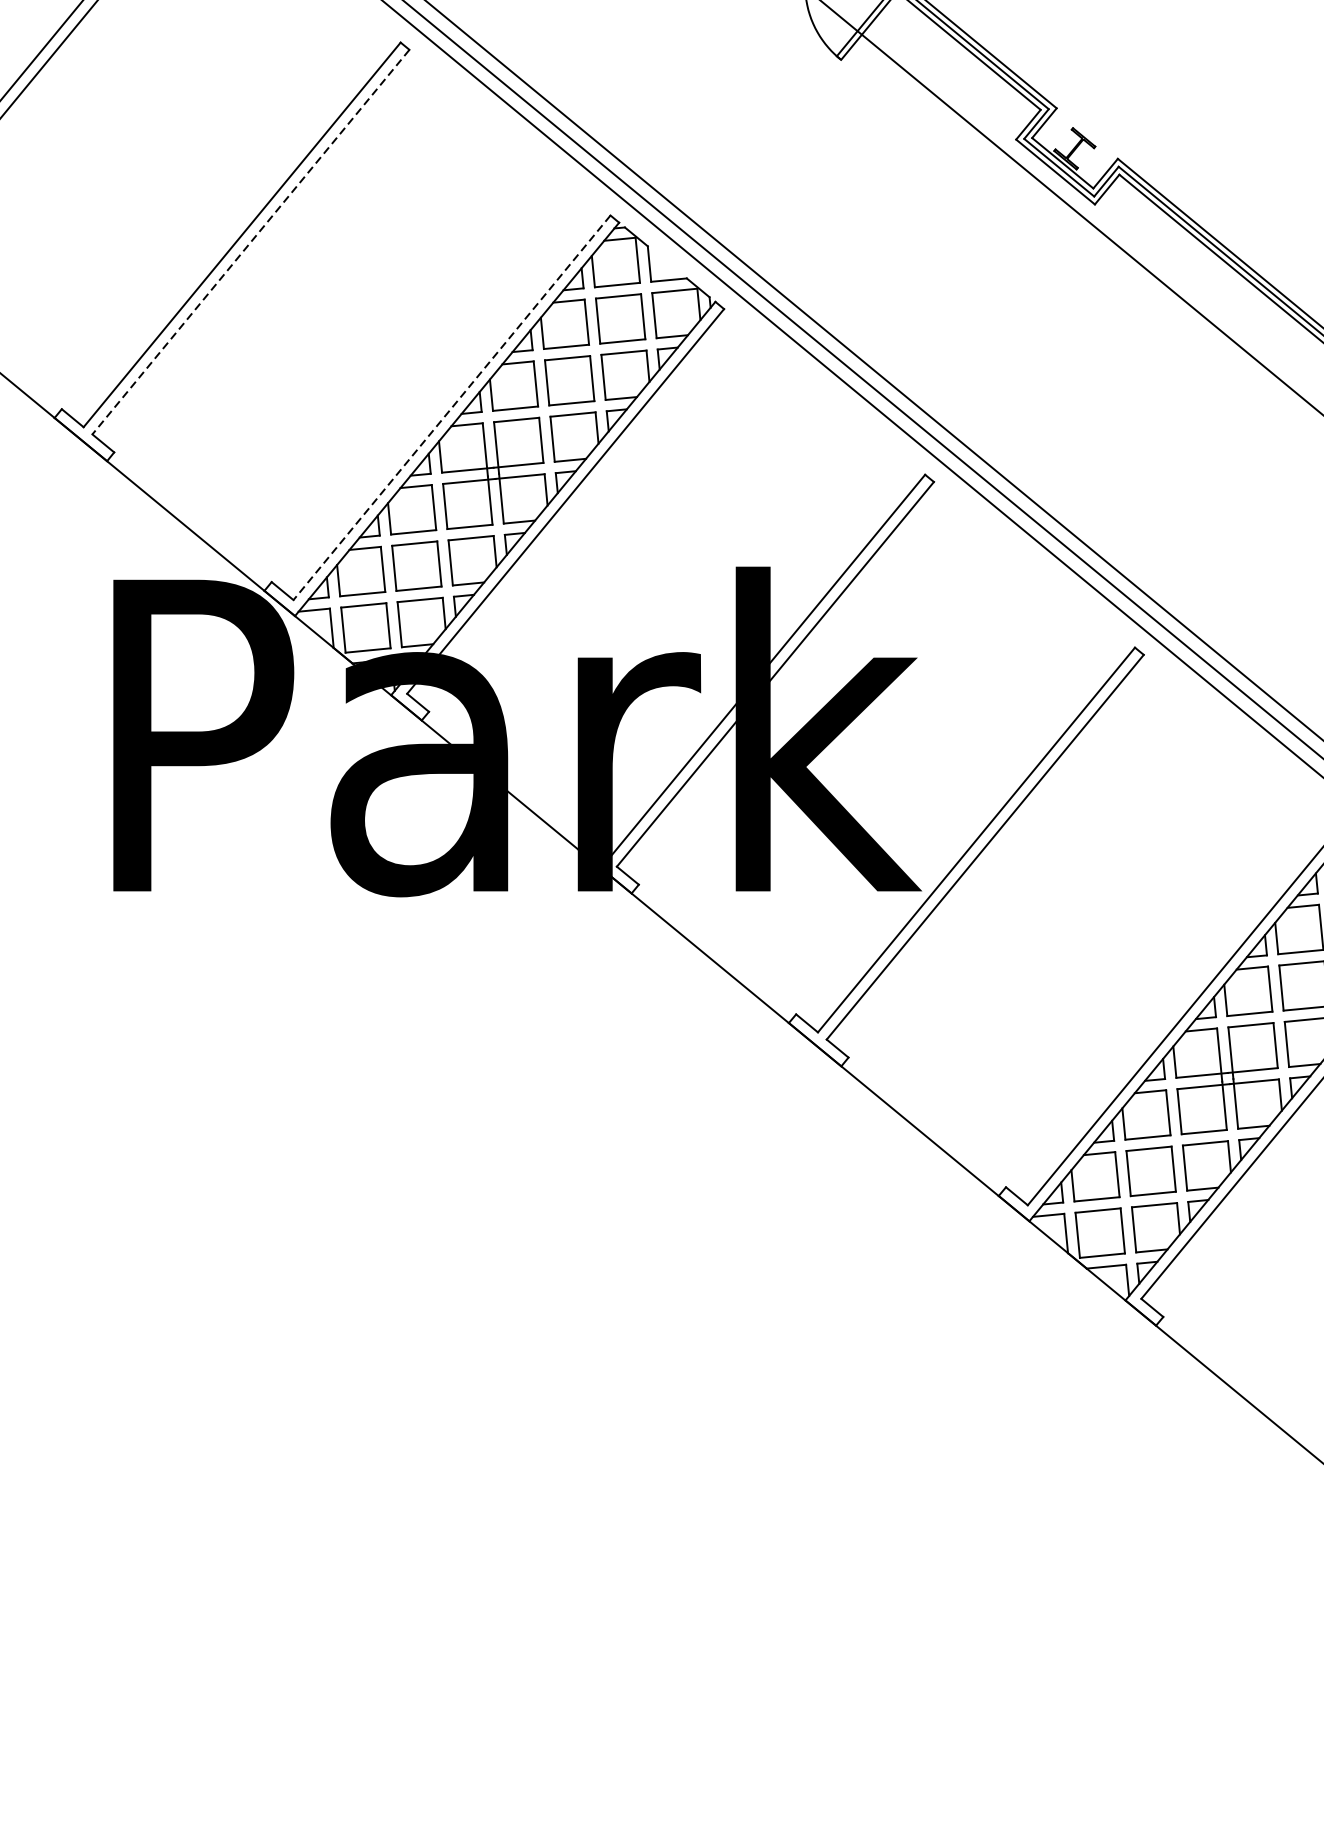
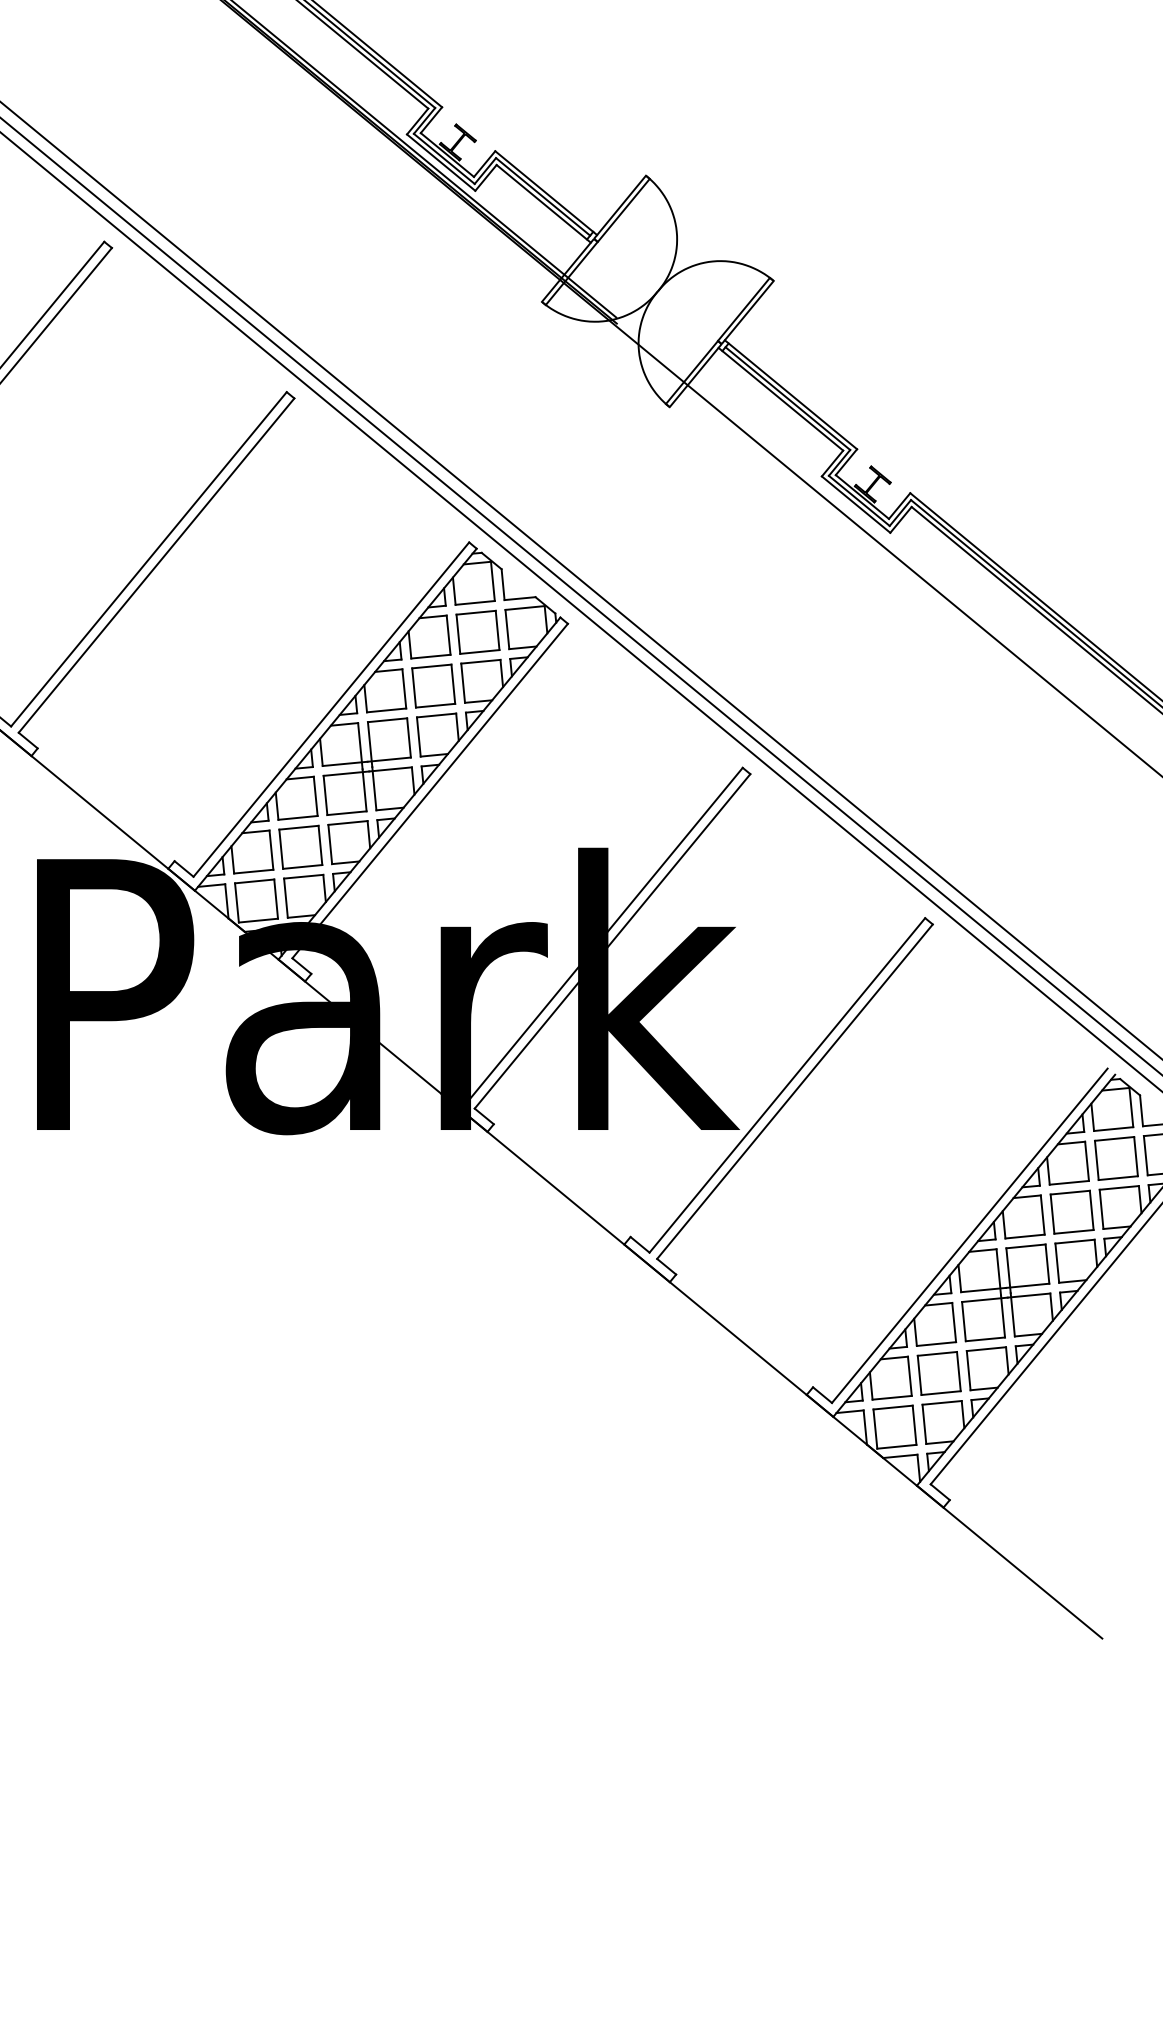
line: (250, 242) -> (156, 565), dashed -> solid
line: (452, 407) -> (331, 709), dashed -> solid

